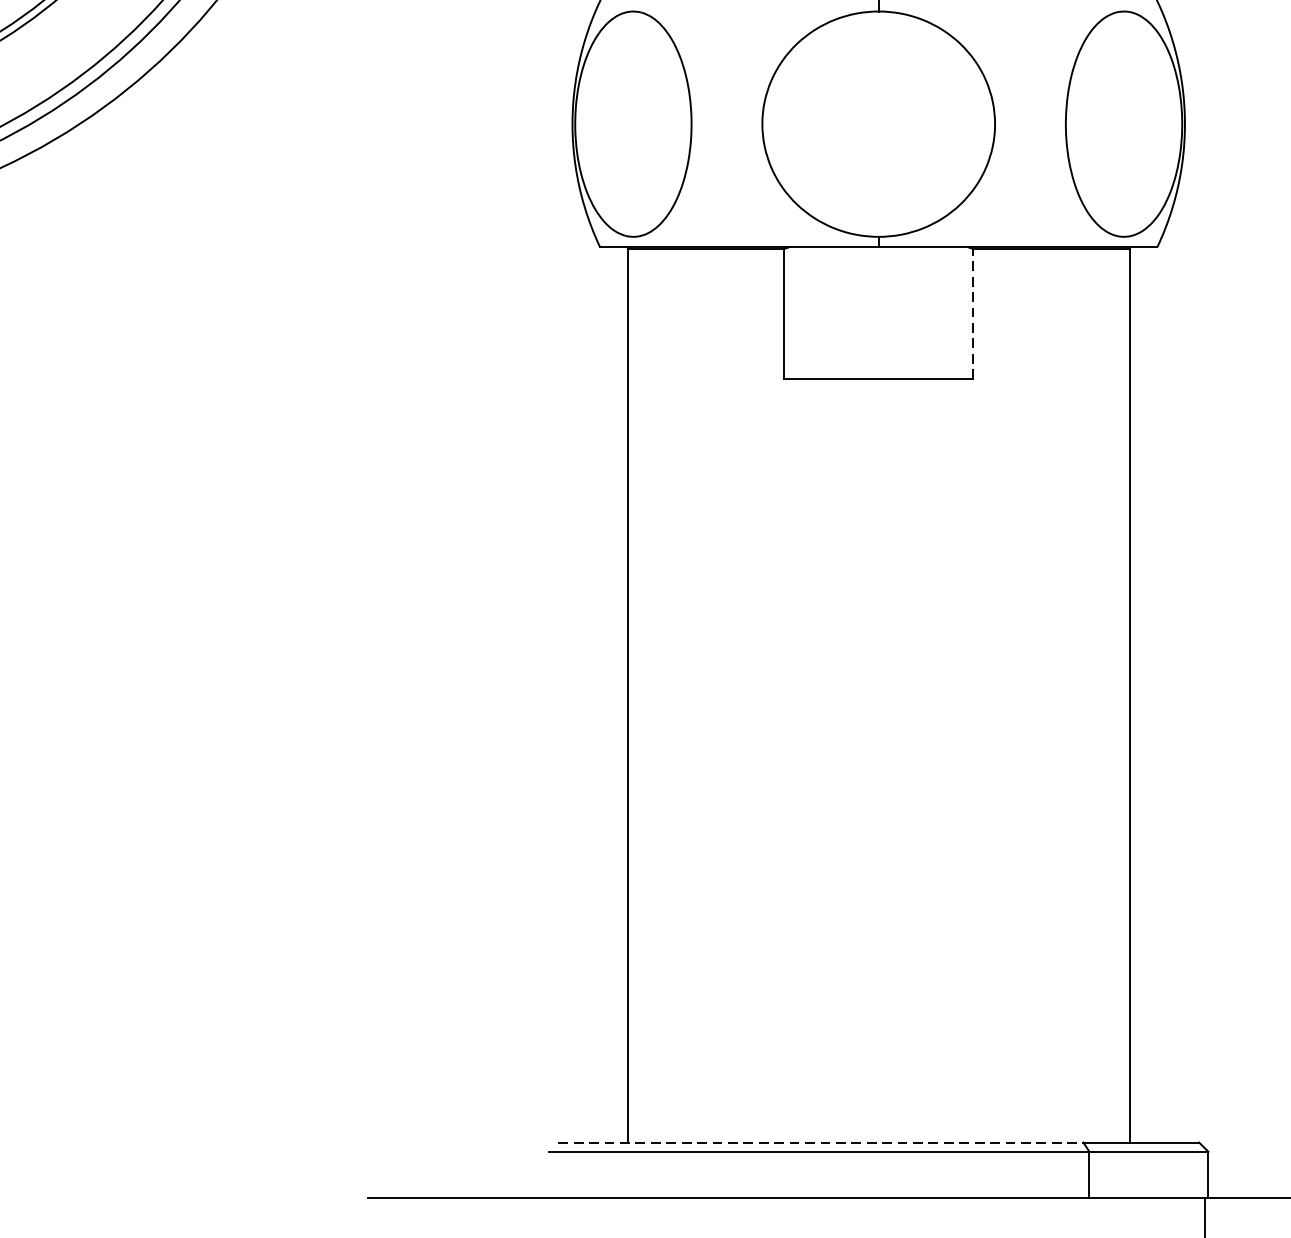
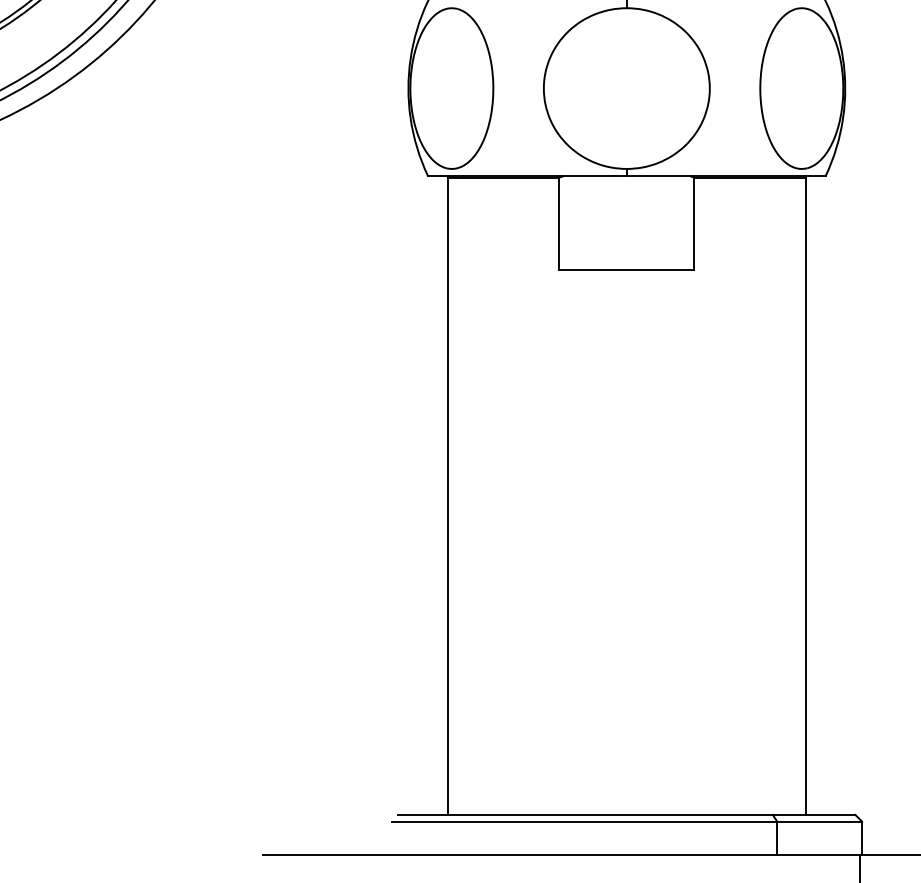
line: (973, 313) -> (694, 223), dashed -> solid
line: (822, 1141) -> (586, 814), dashed -> solid

